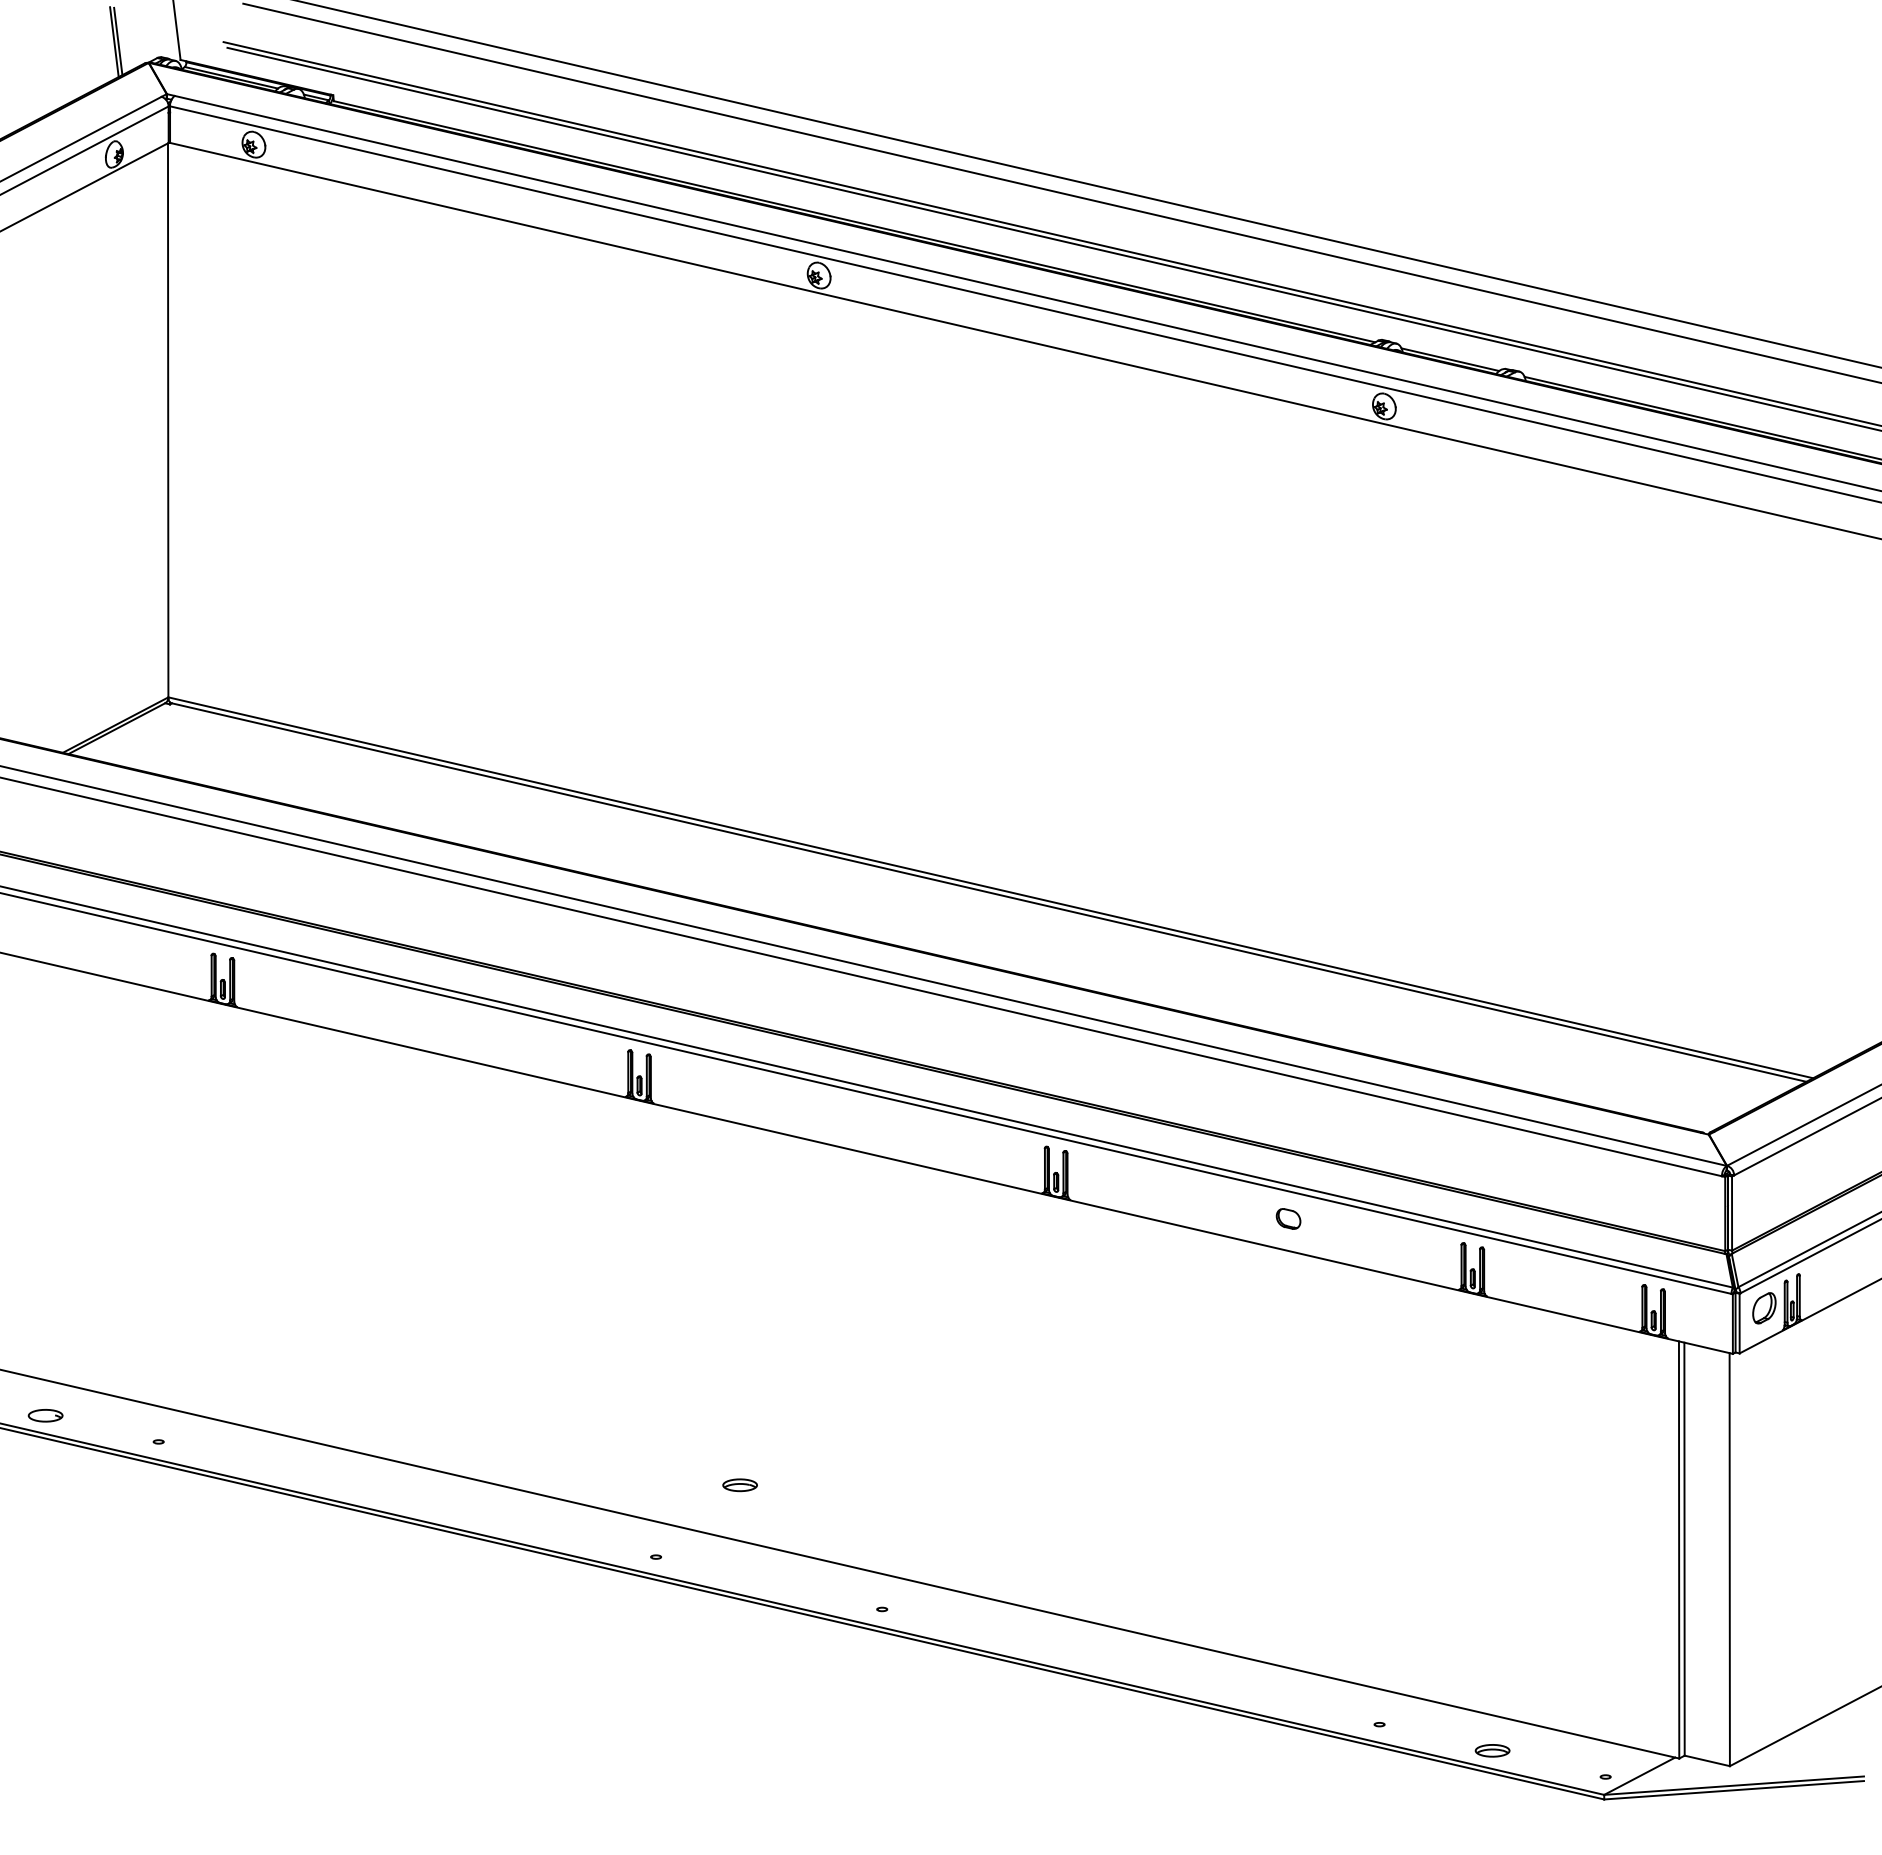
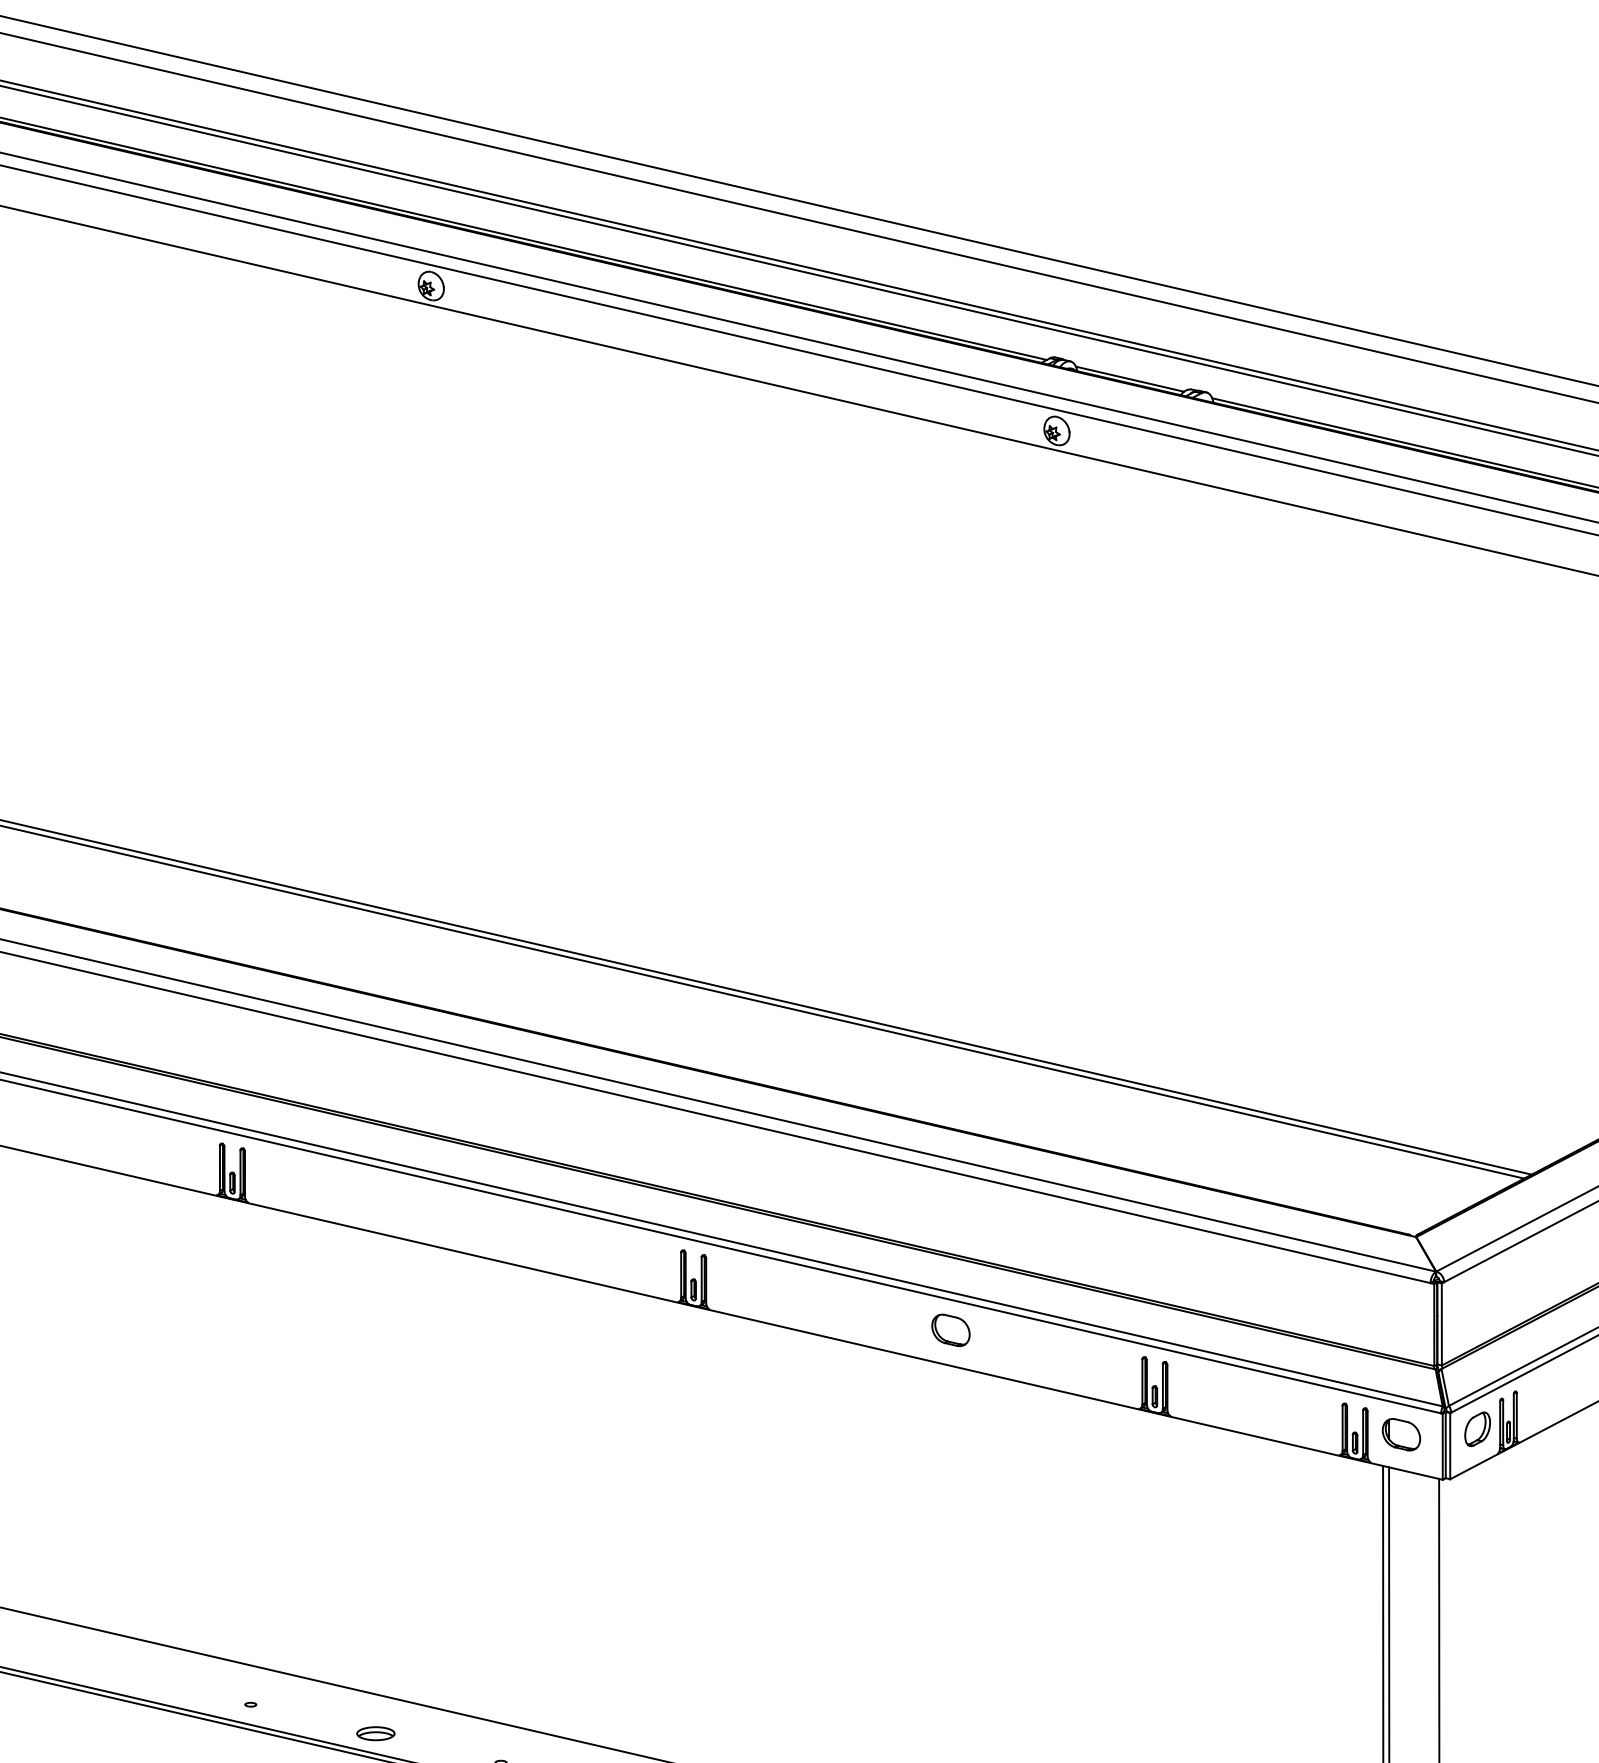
part: (1288, 1218) -> (950, 1329), size x1.43
part: (1695, 1313) -> (1401, 1435), added
part: (739, 1485) -> (375, 1733), moved

